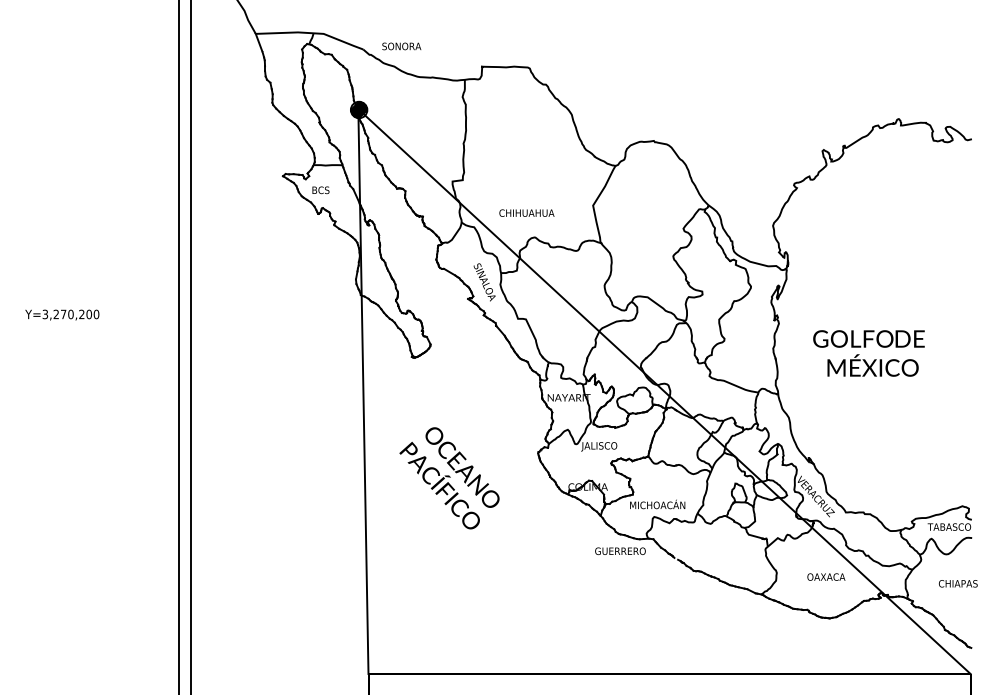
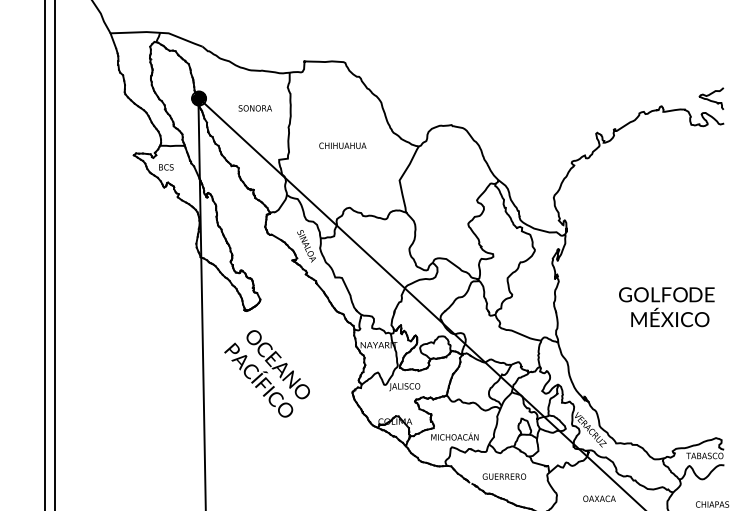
text: (401, 46) -> (255, 108), moved
curve: (956, 111) -> (710, 99), added
text: (526, 212) -> (342, 145), moved
text: (868, 353) -> (666, 307), moved
text: (449, 478) -> (267, 374), moved
text: (620, 550) -> (504, 476), moved

